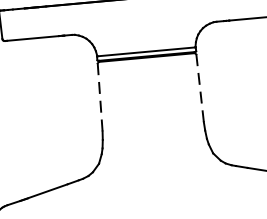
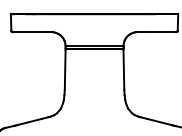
line: (199, 89) -> (123, 70), dashed -> solid
line: (100, 98) -> (65, 70), dashed -> solid

